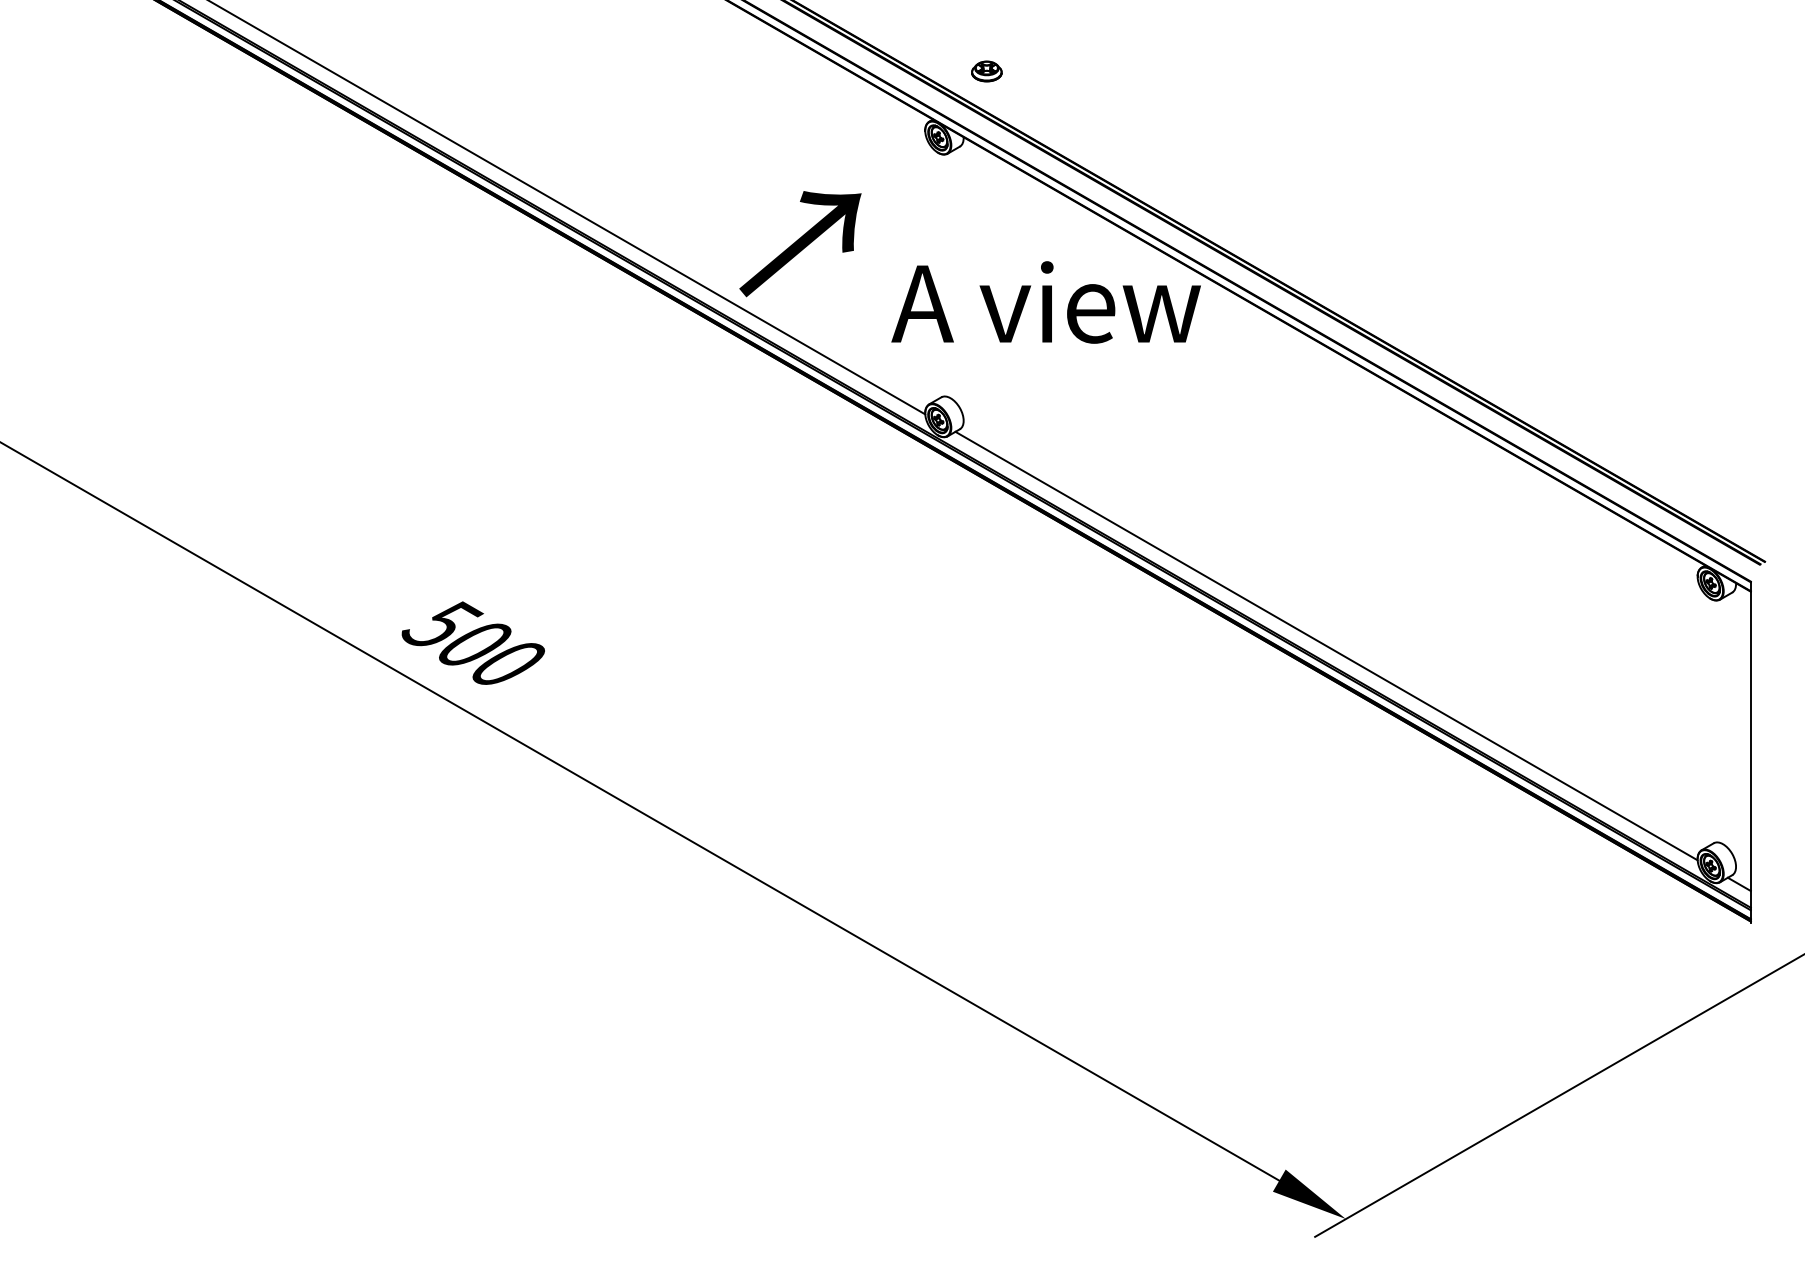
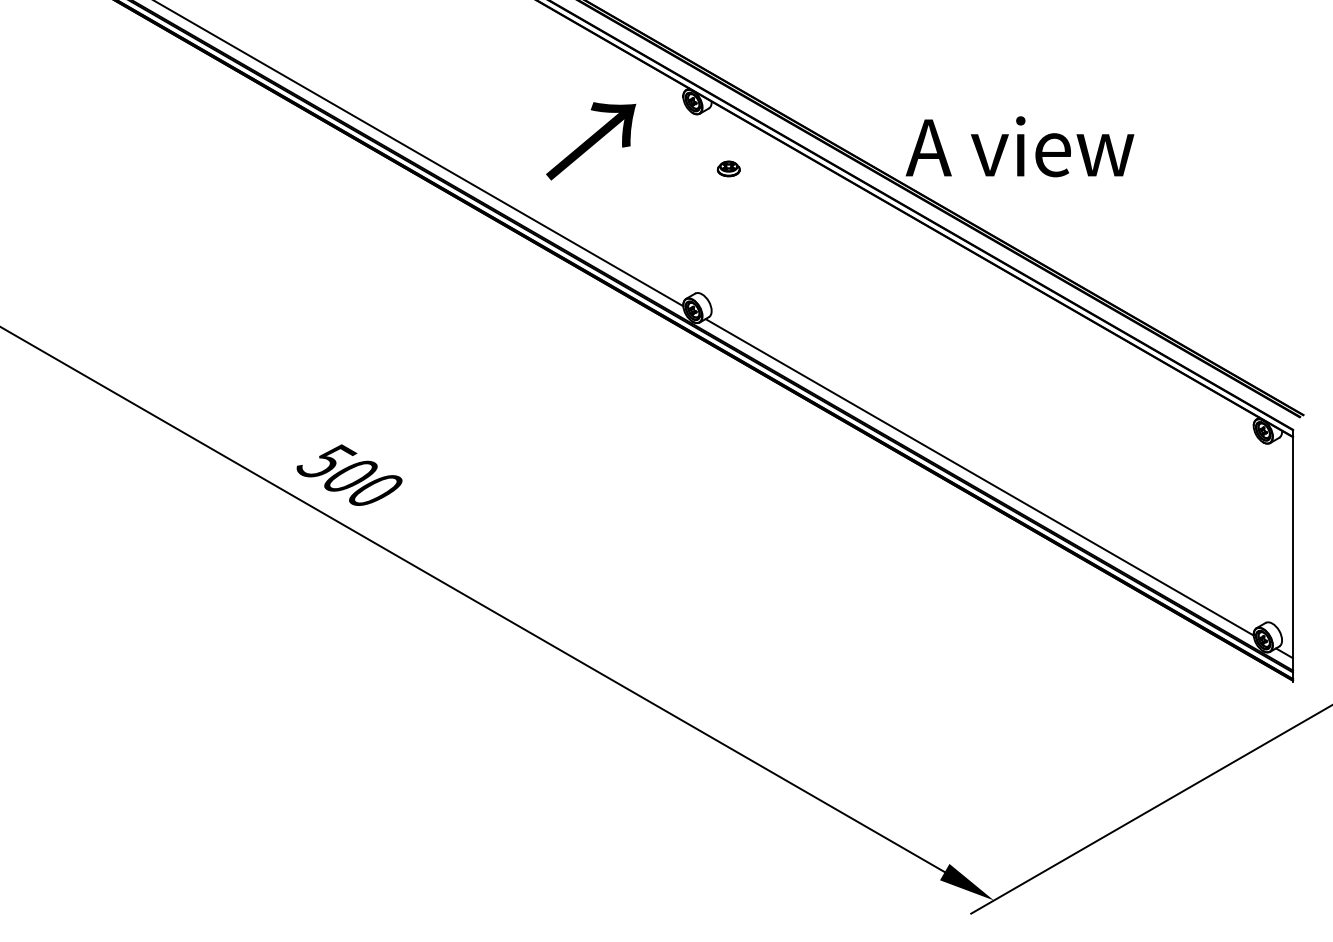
part: (986, 71) -> (728, 168), moved
text: (800, 244) -> (591, 141), moved
text: (1045, 302) -> (1019, 146), moved

